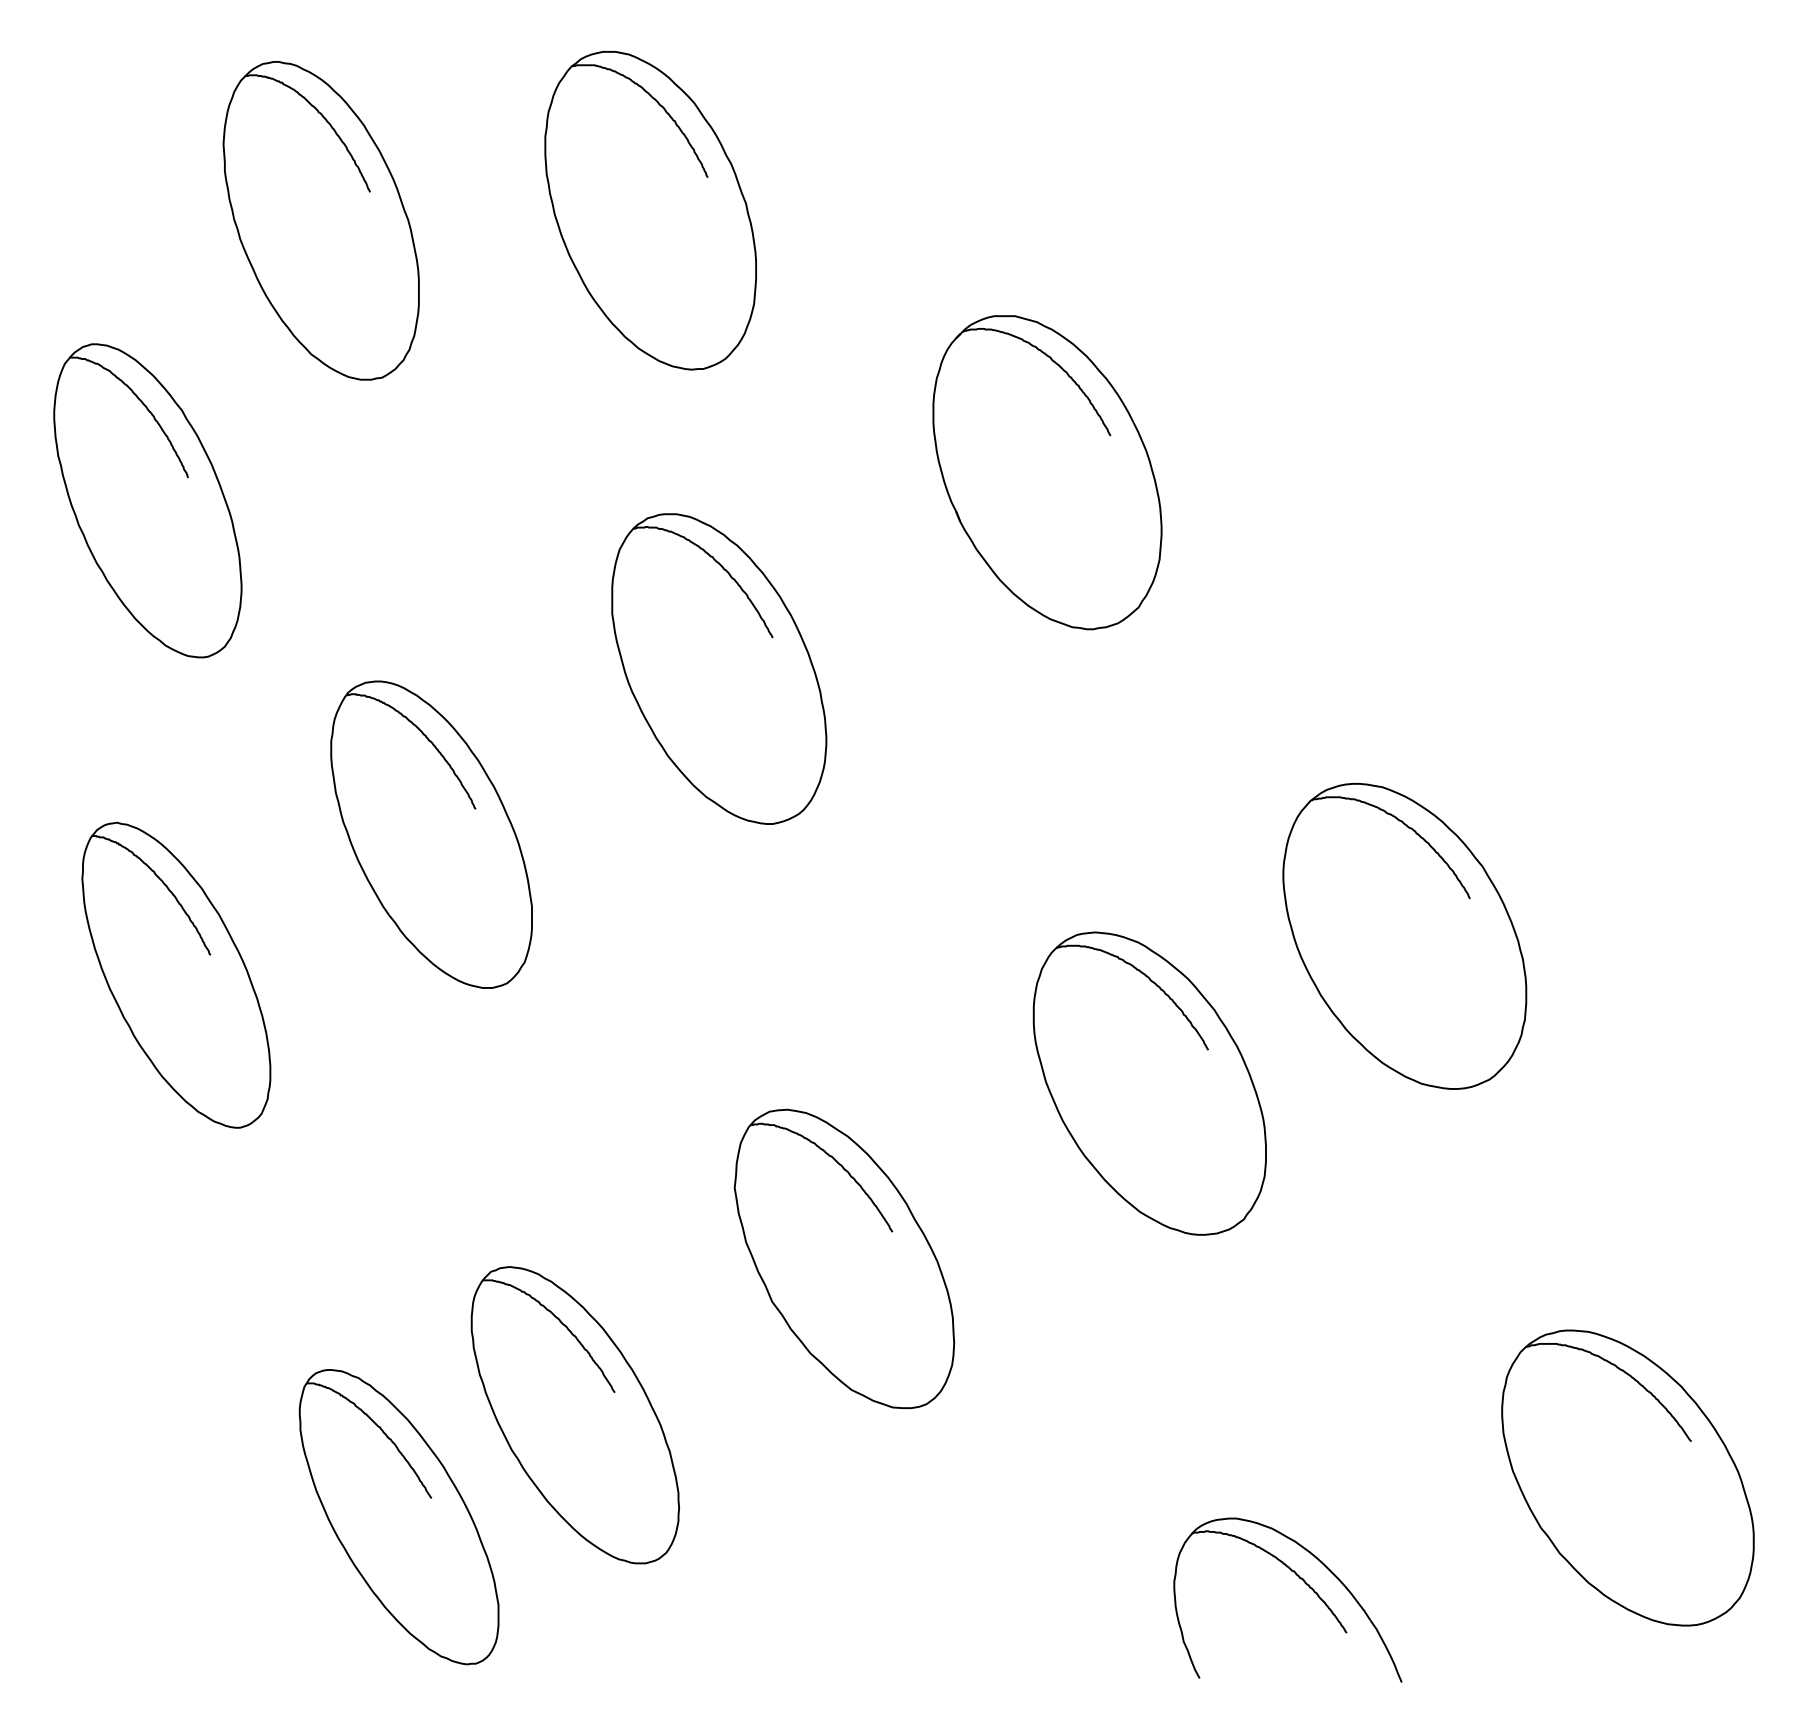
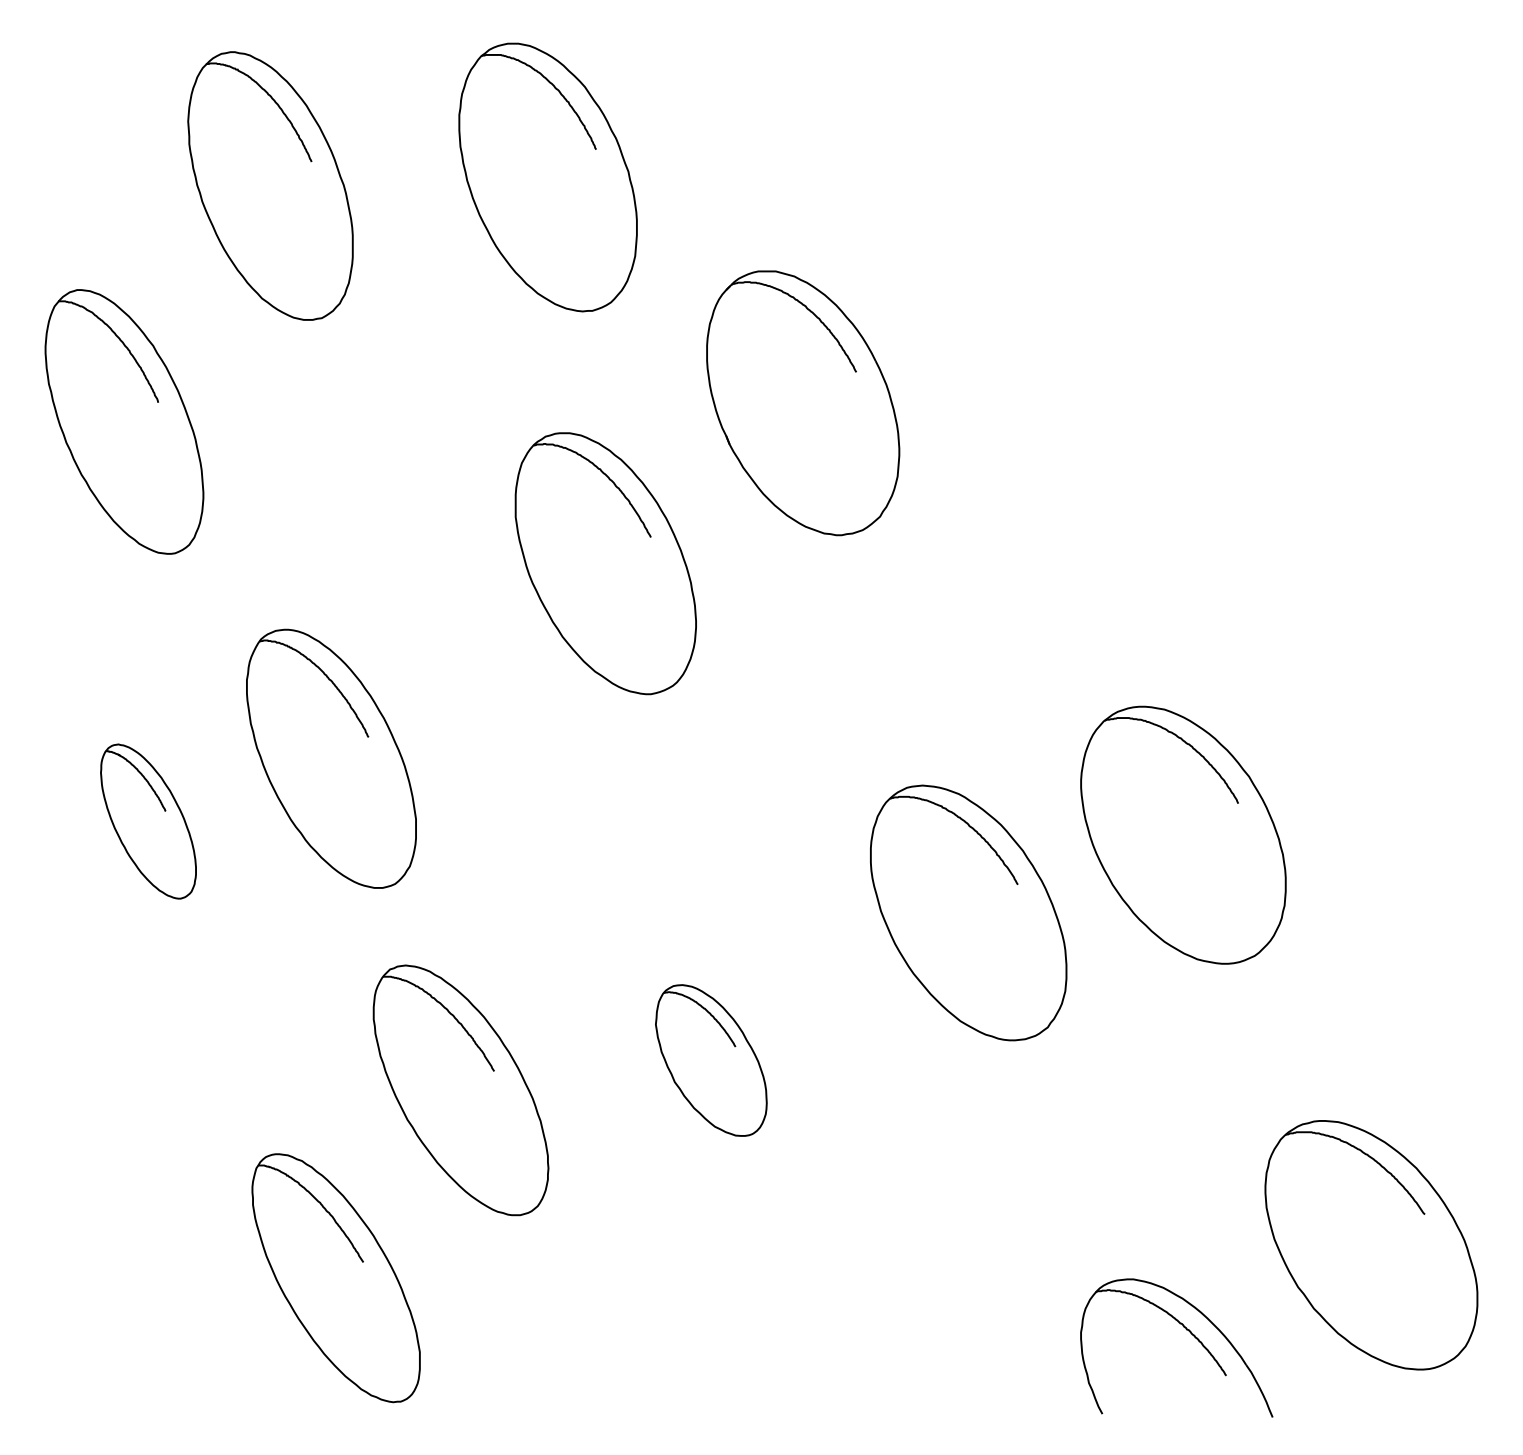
part: (1047, 472) -> (803, 403), moved
part: (431, 834) -> (331, 758), moved
part: (1404, 936) -> (1183, 835), moved
part: (176, 974) -> (148, 821), size x0.6
part: (844, 1258) -> (711, 1060), size x0.6
part: (574, 1415) -> (460, 1090), moved
part: (1304, 1583) -> (1190, 1334), moved

